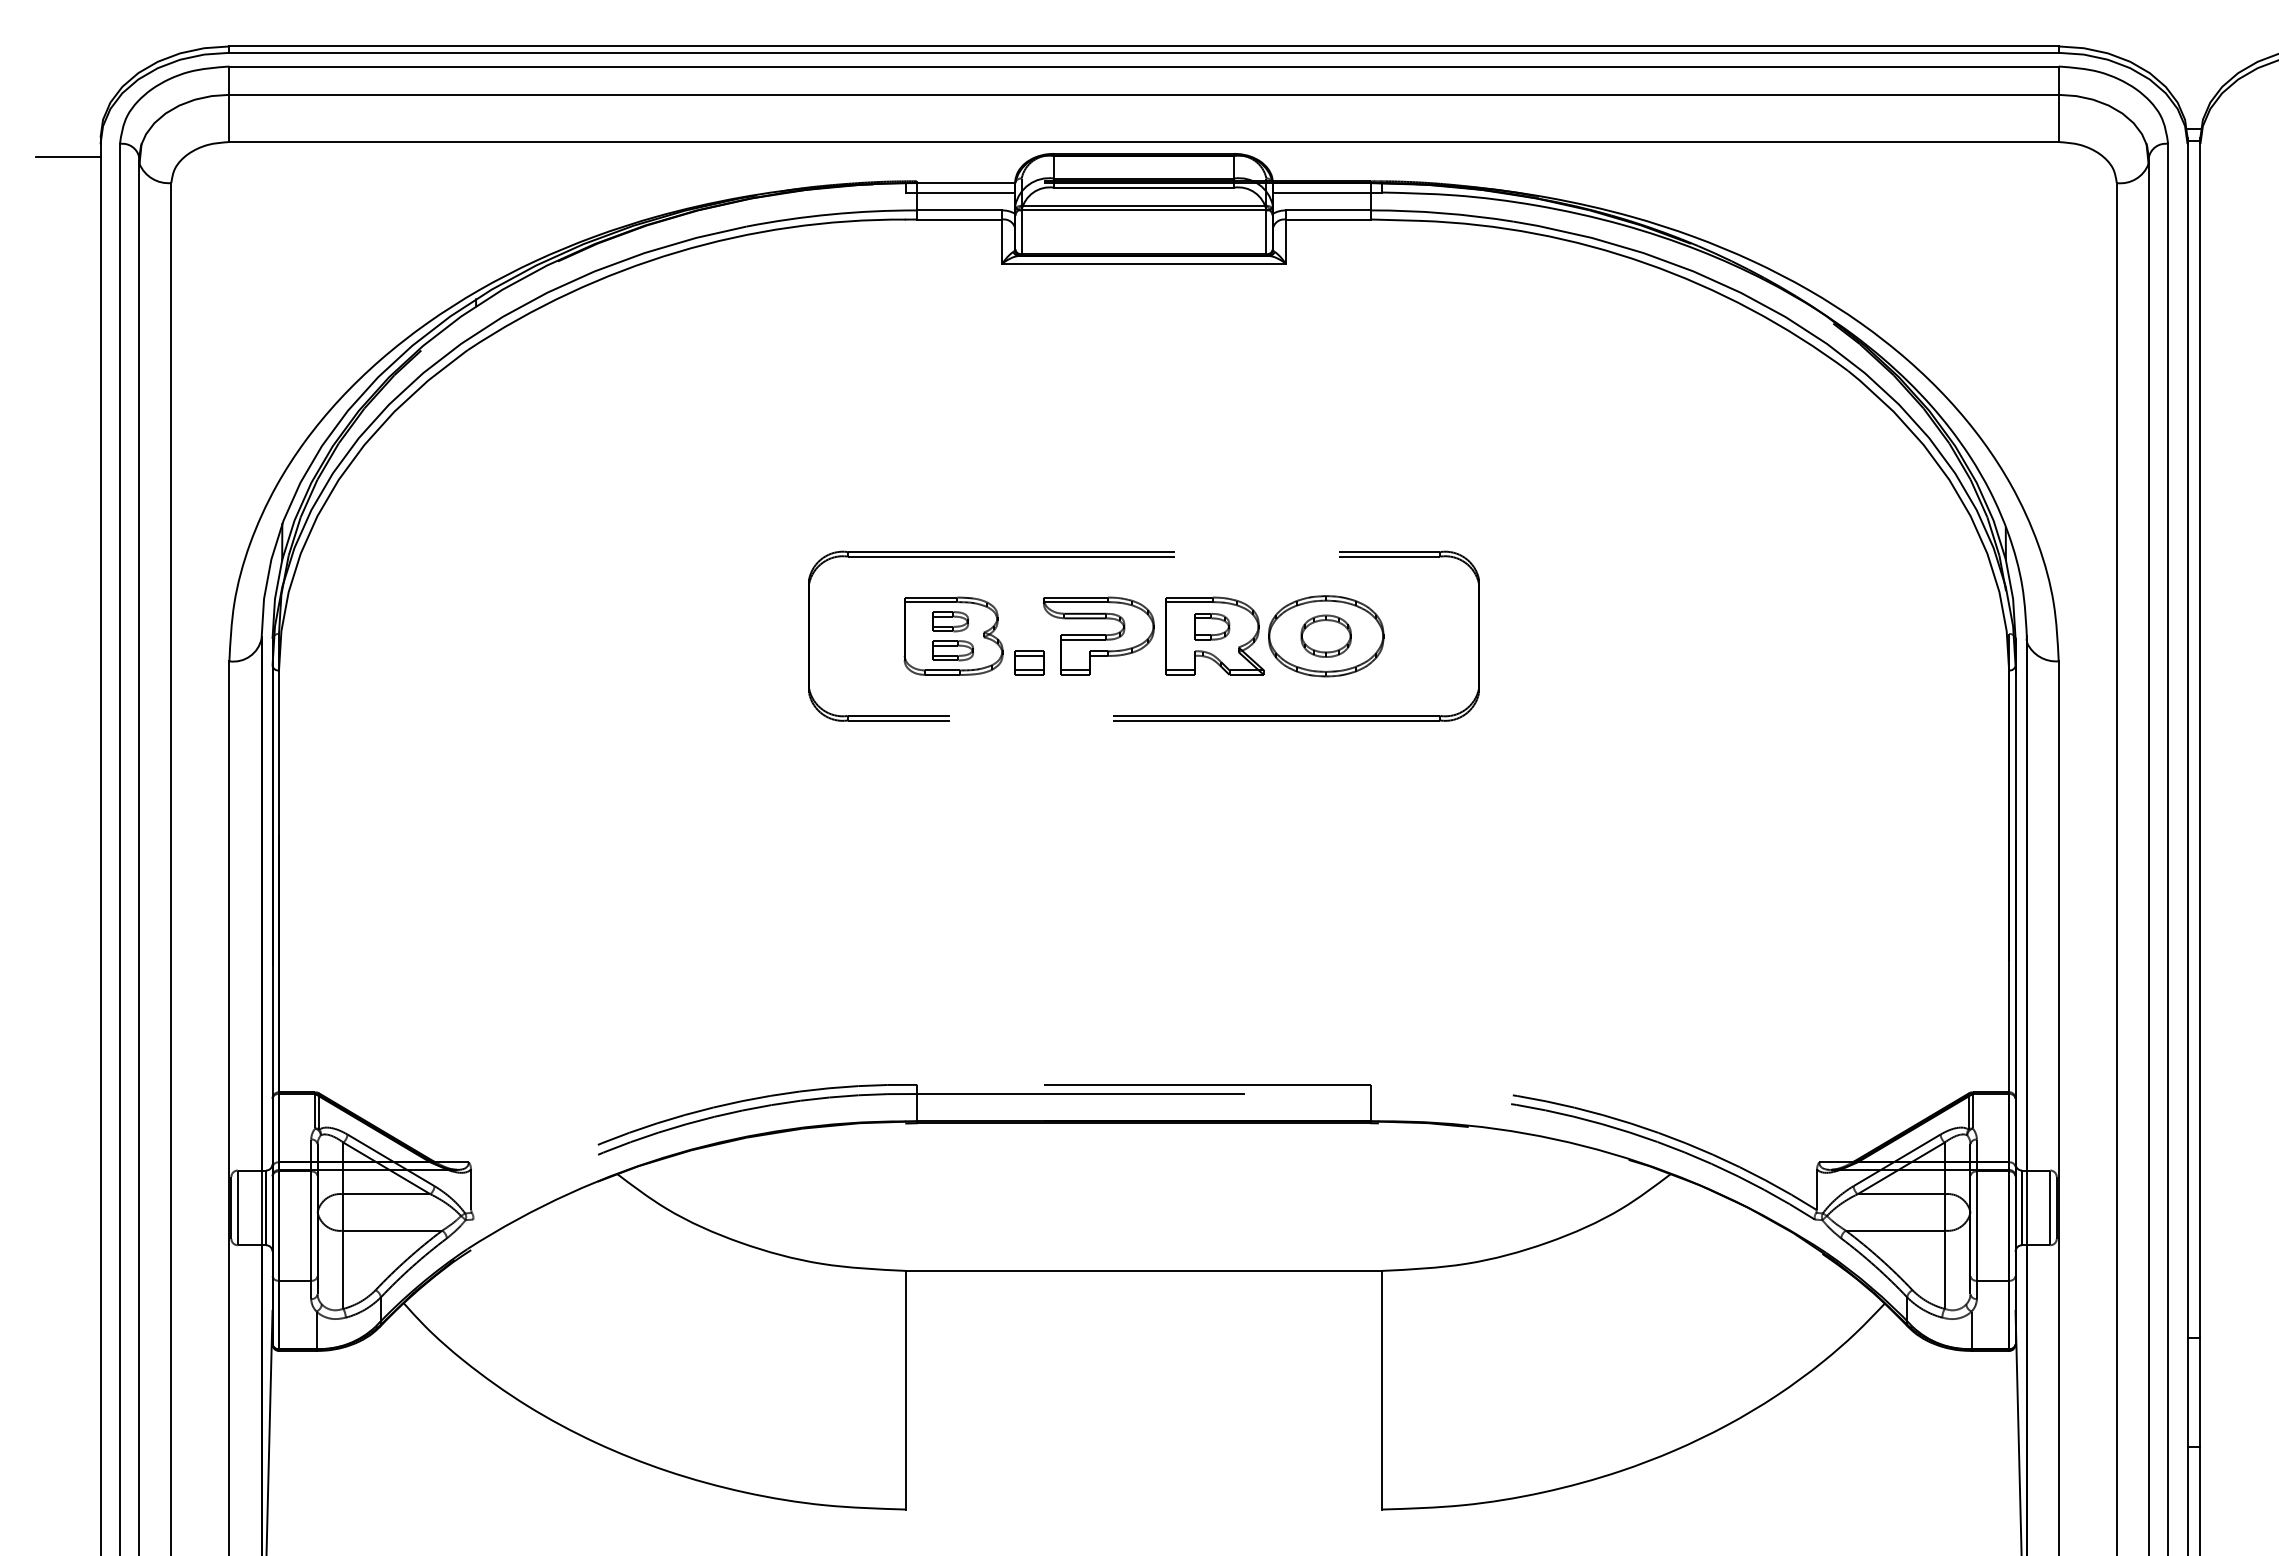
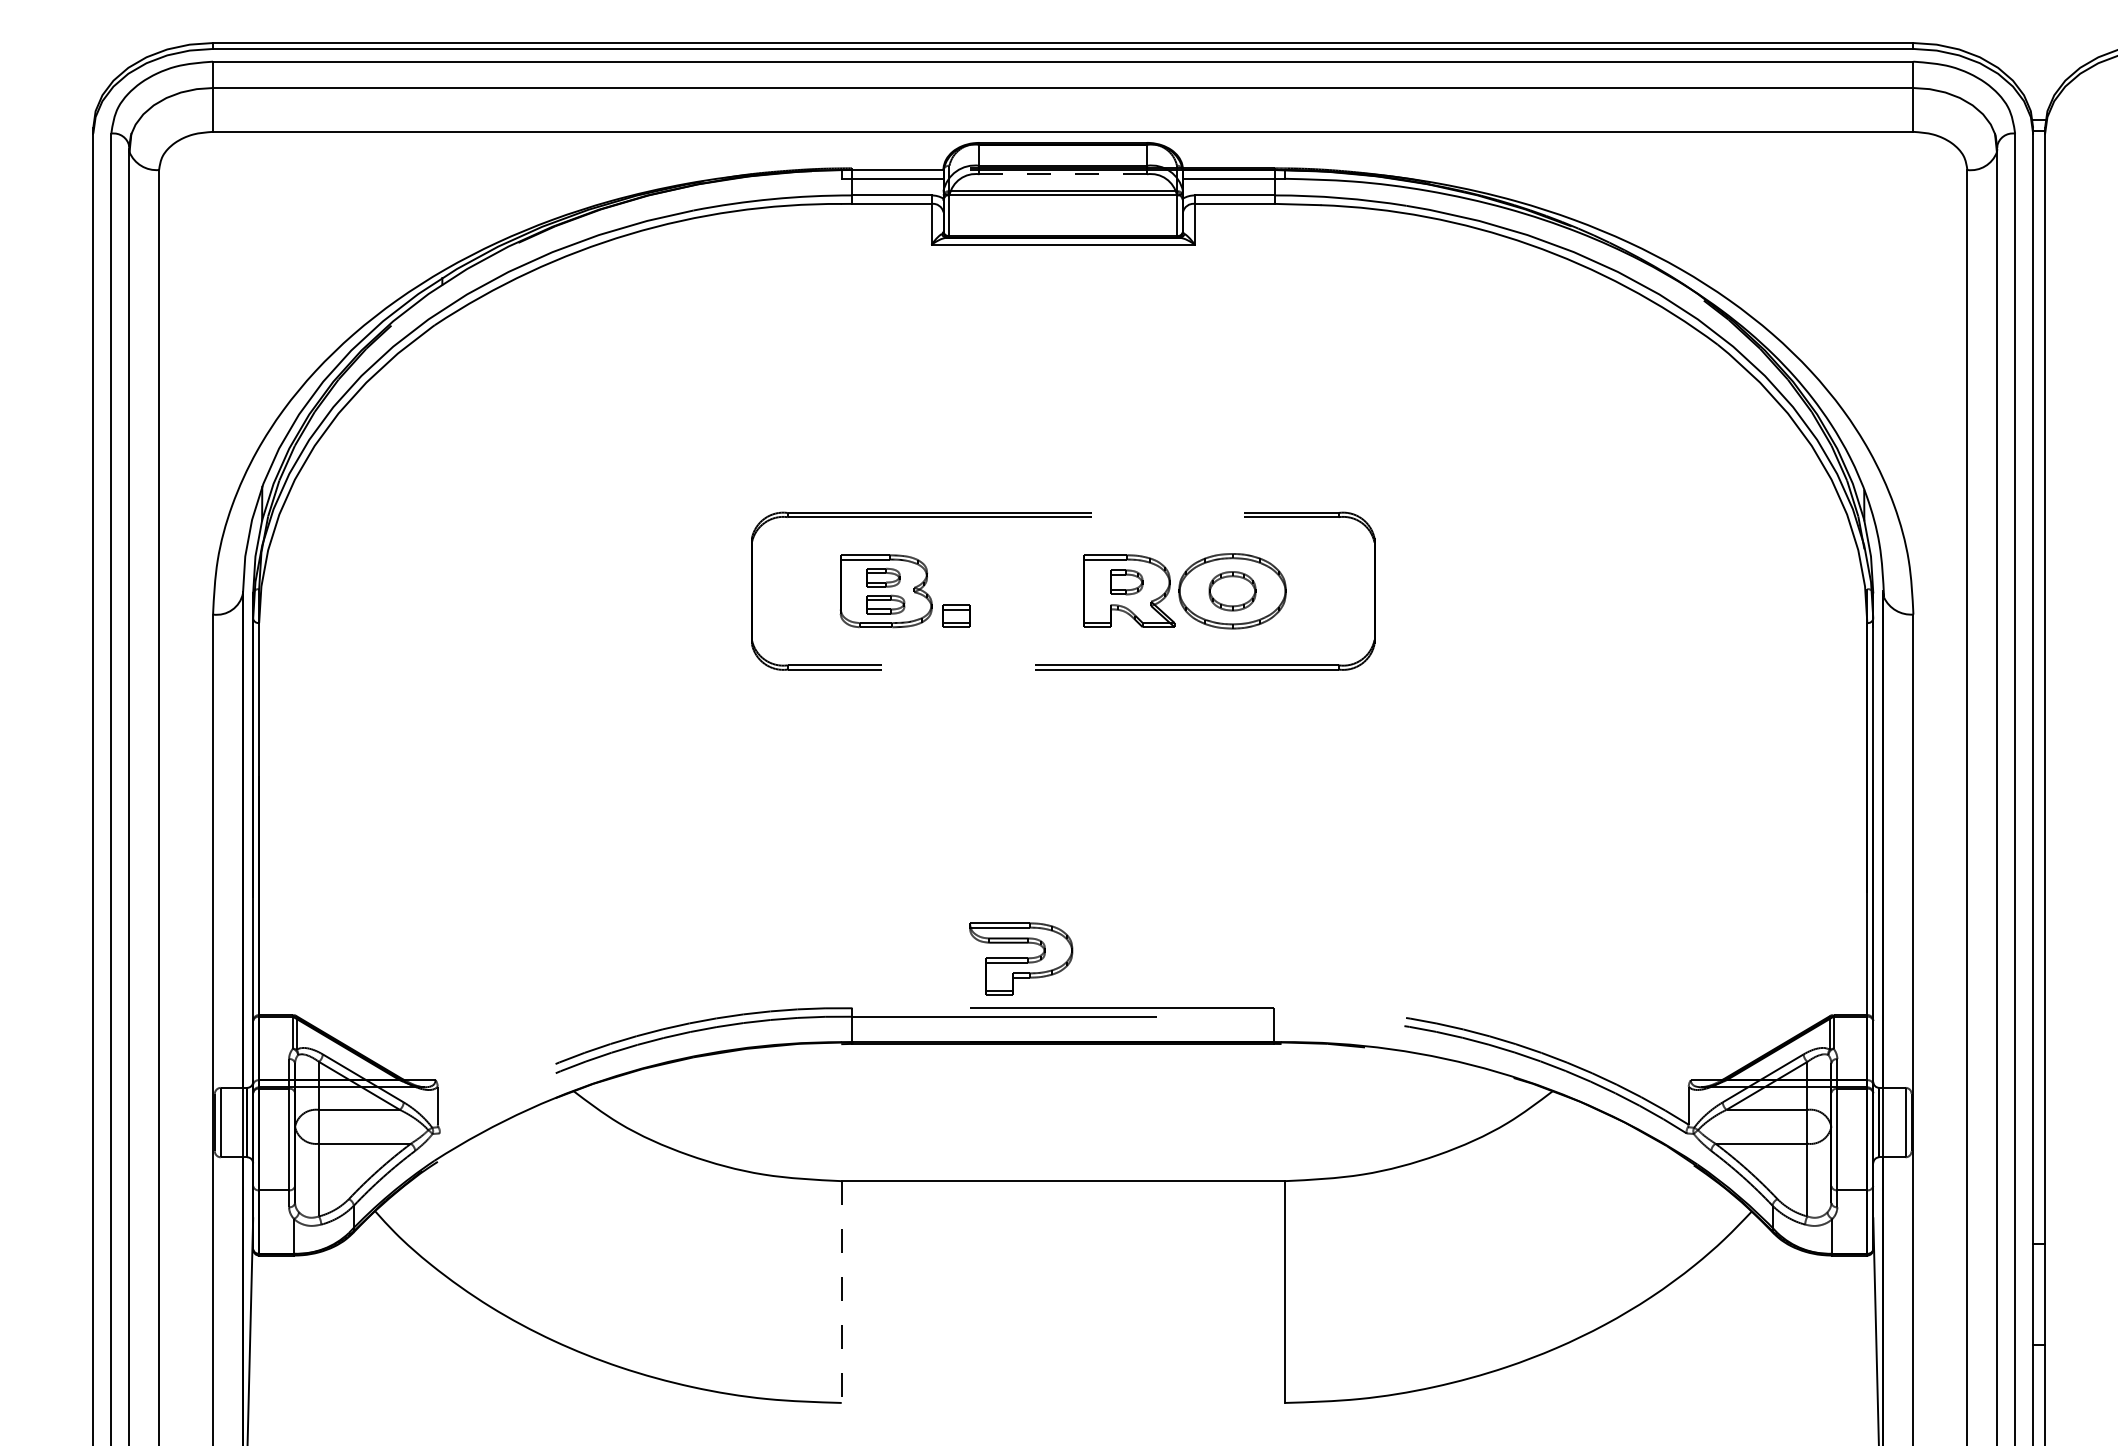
line: (68, 156) -> (63, 145), removed
line: (1143, 187) -> (1062, 174), solid -> dashed
part: (1098, 635) -> (1020, 958), moved
line: (905, 1390) -> (841, 1292), solid -> dashed

